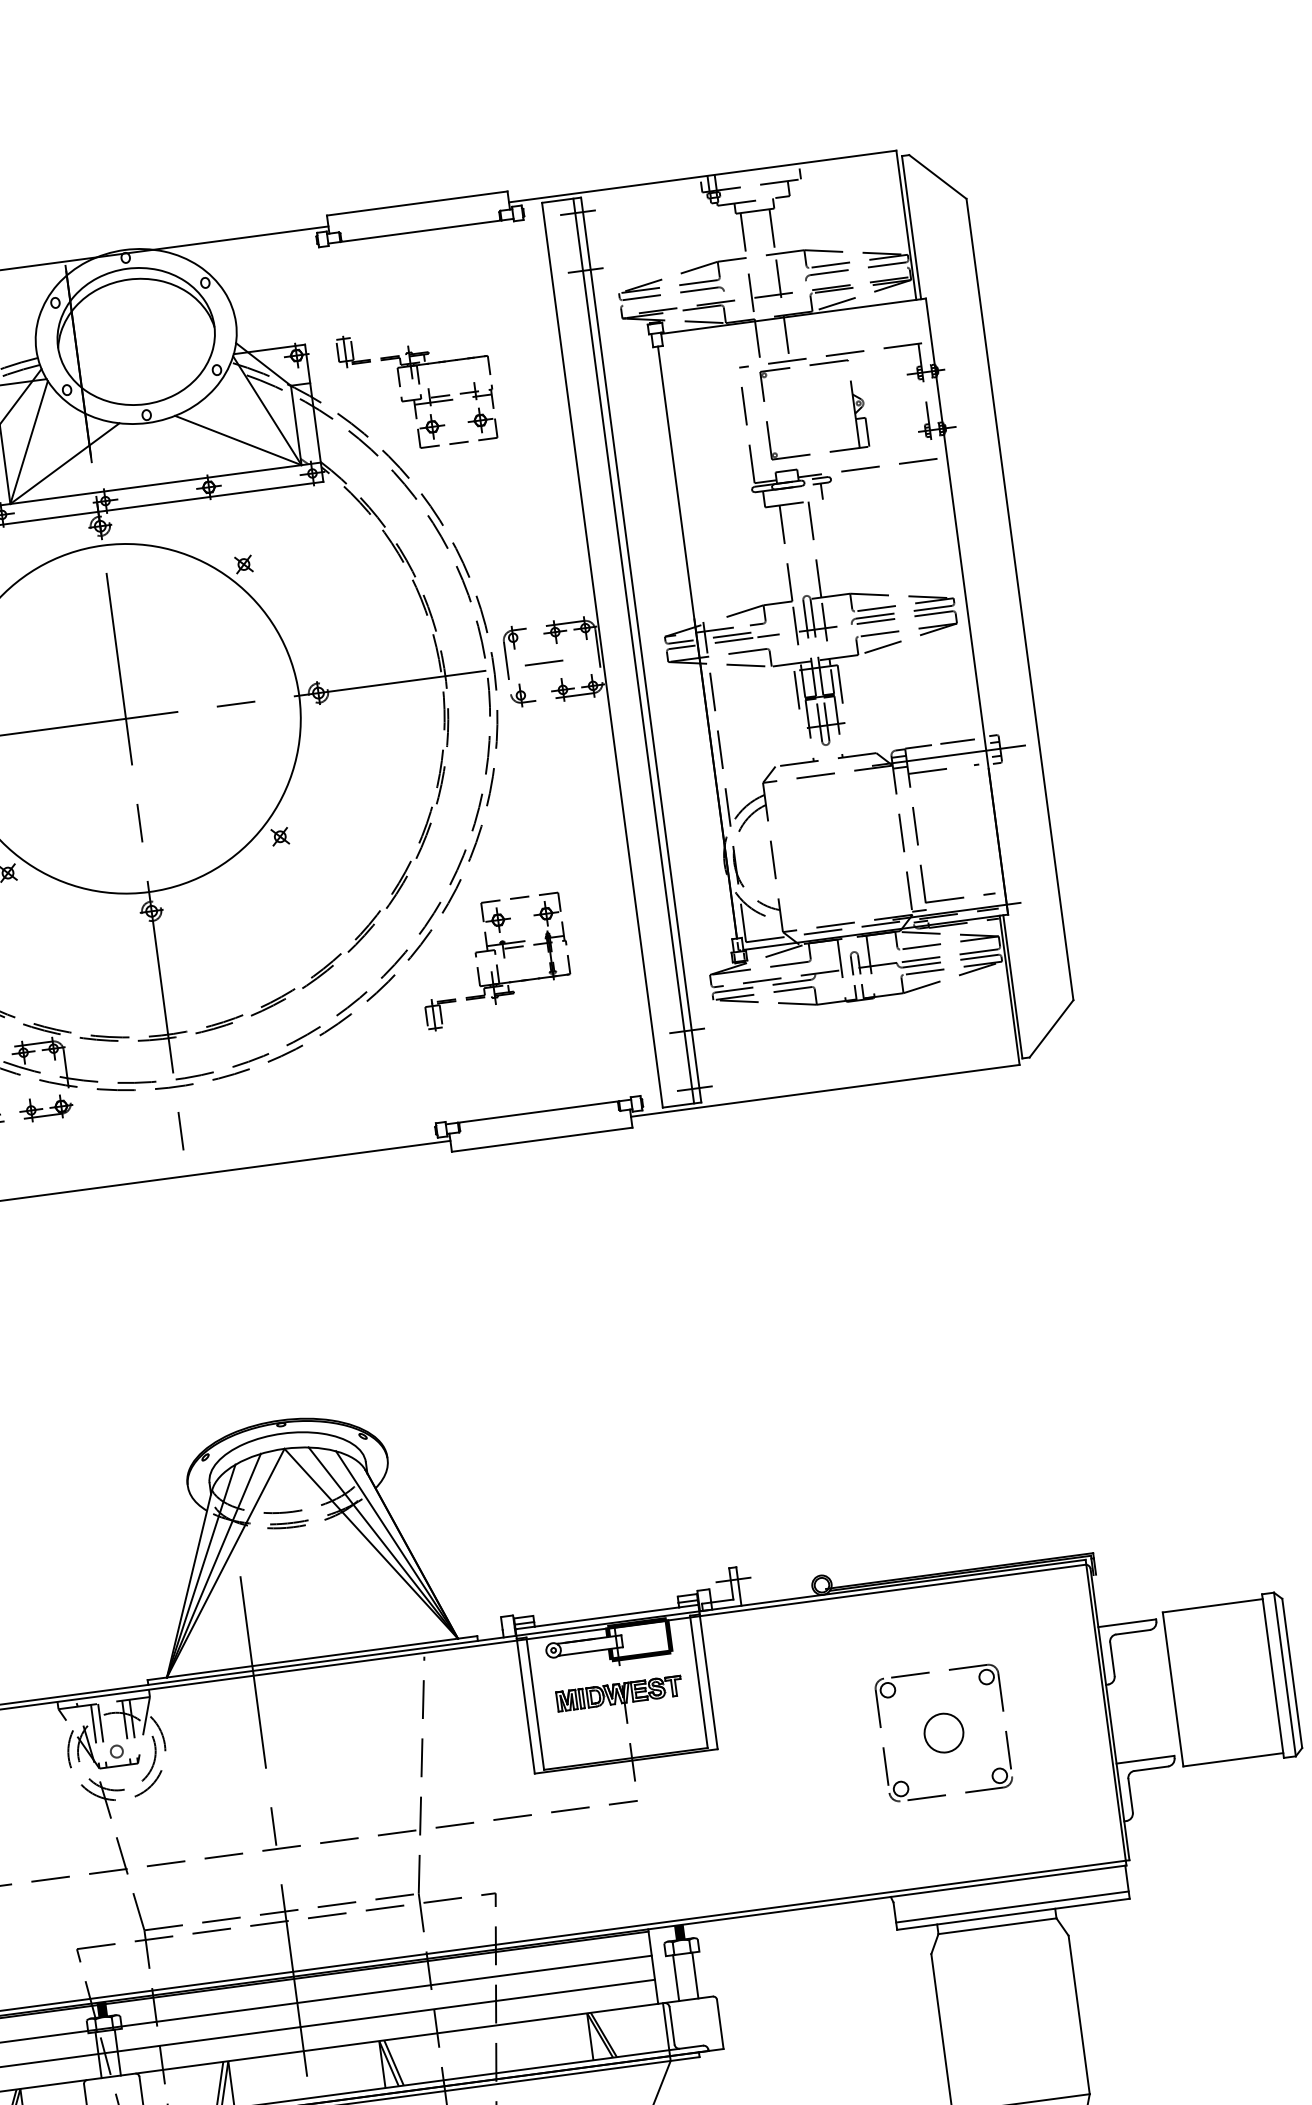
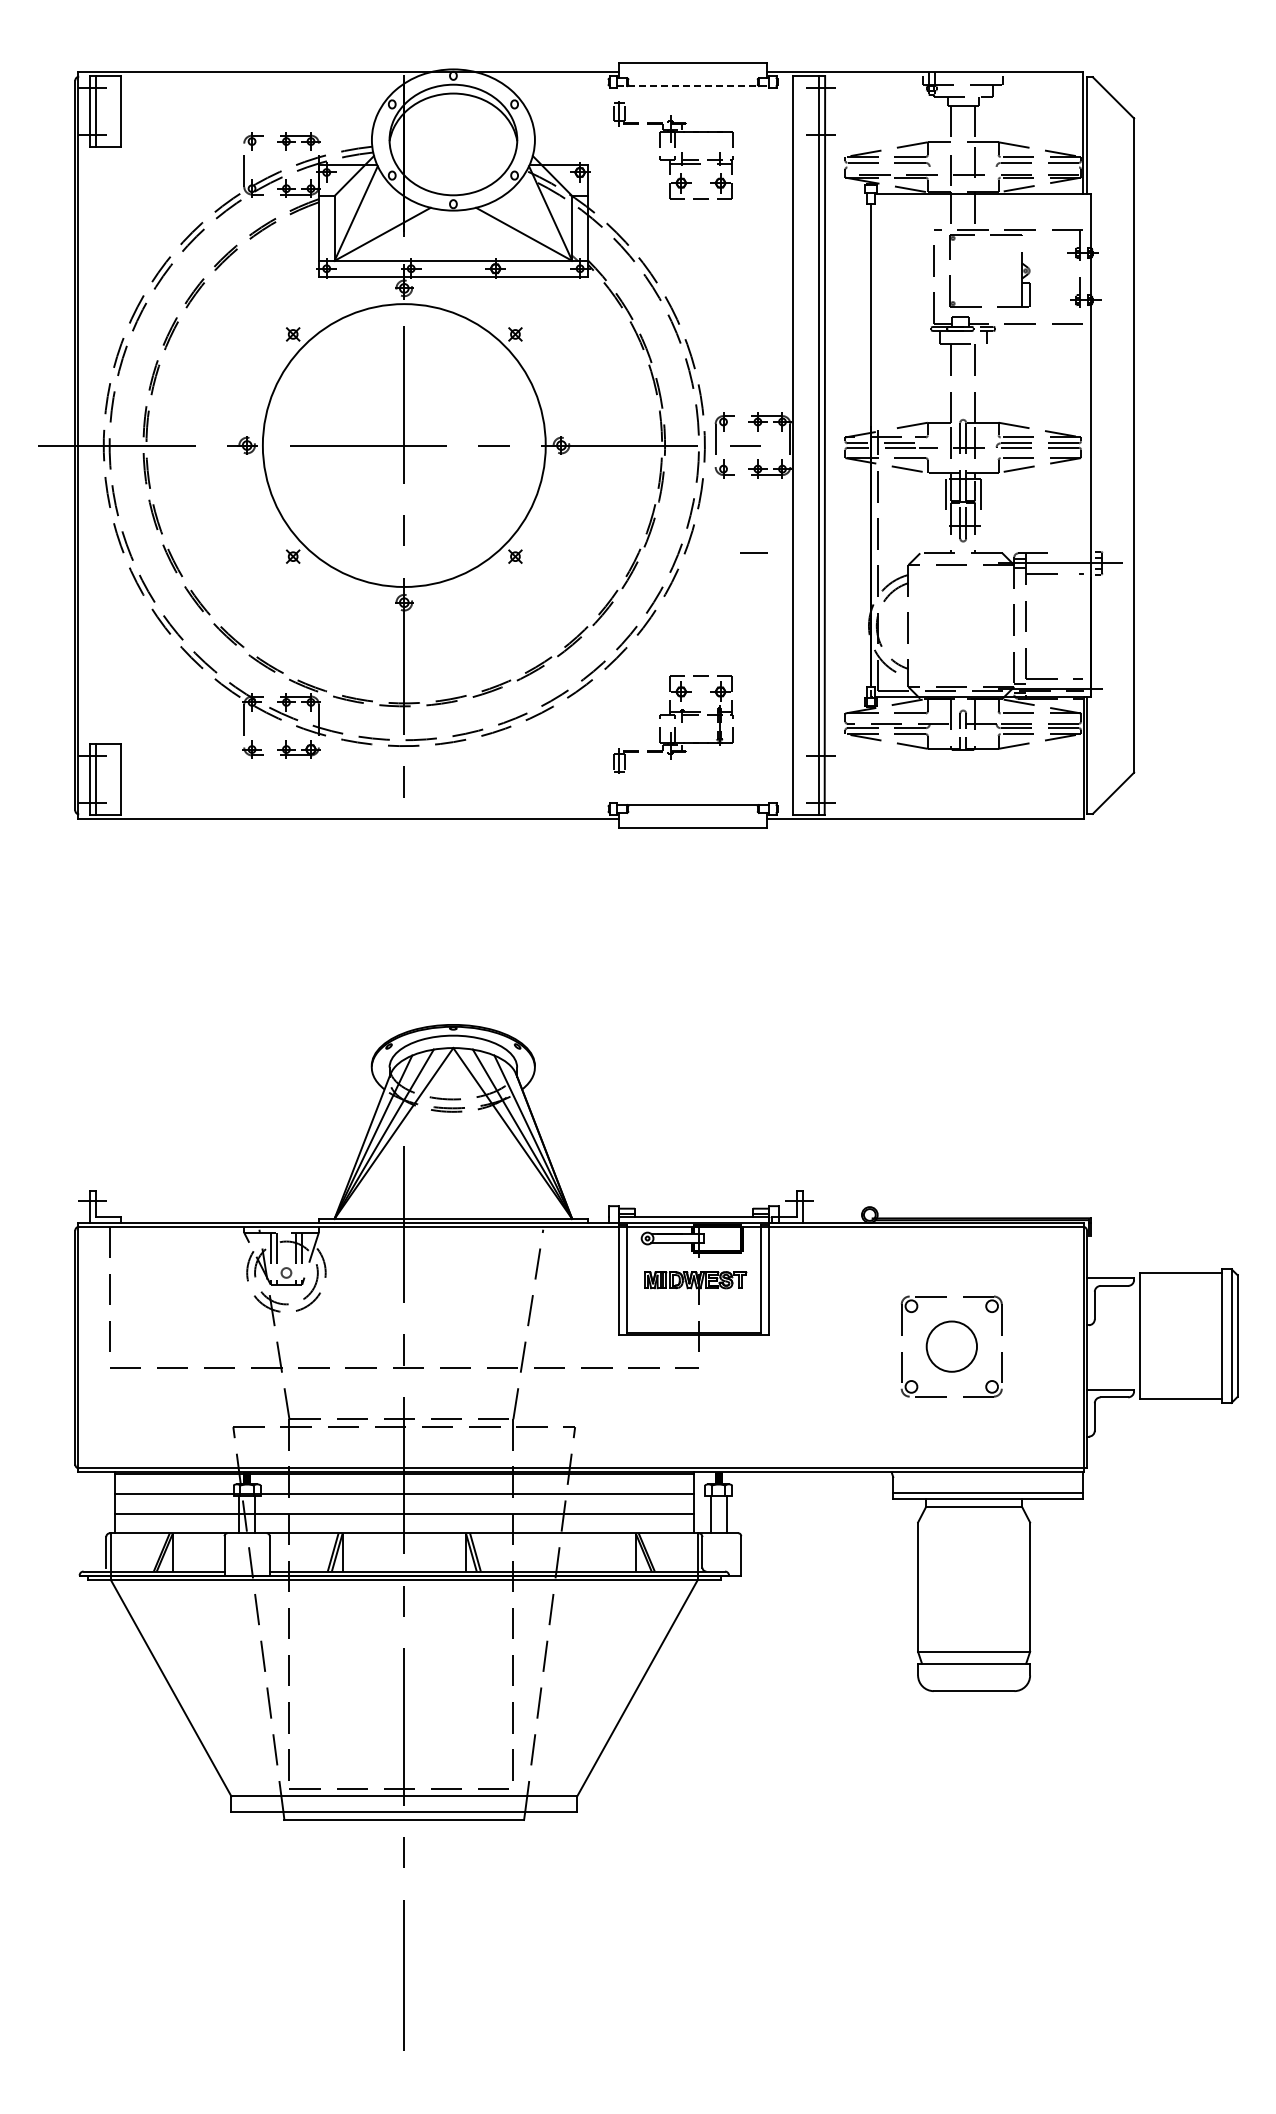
line: (421, 231) -> (693, 86), solid -> dashed
part: (417, 388) -> (673, 150), moved
line: (957, 741) -> (753, 552), moved
part: (493, 961) -> (673, 724), moved
circle: (943, 1732) -> (951, 1346), size x1.6

